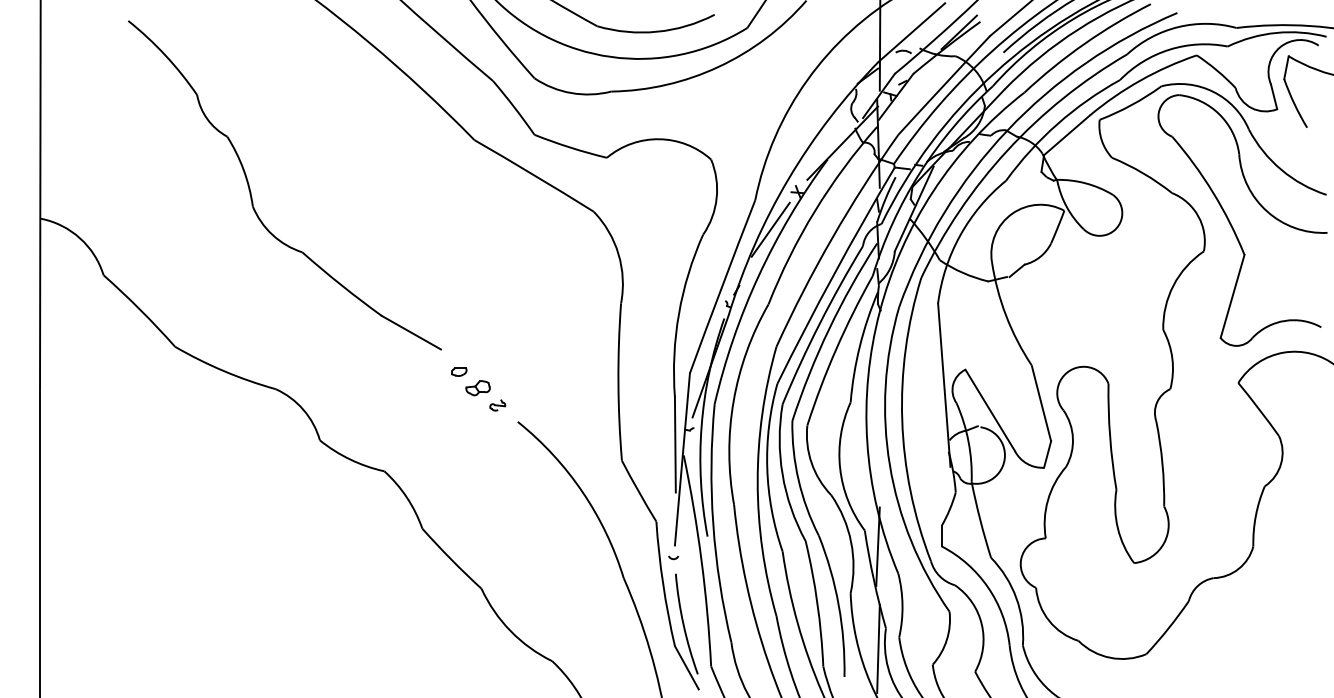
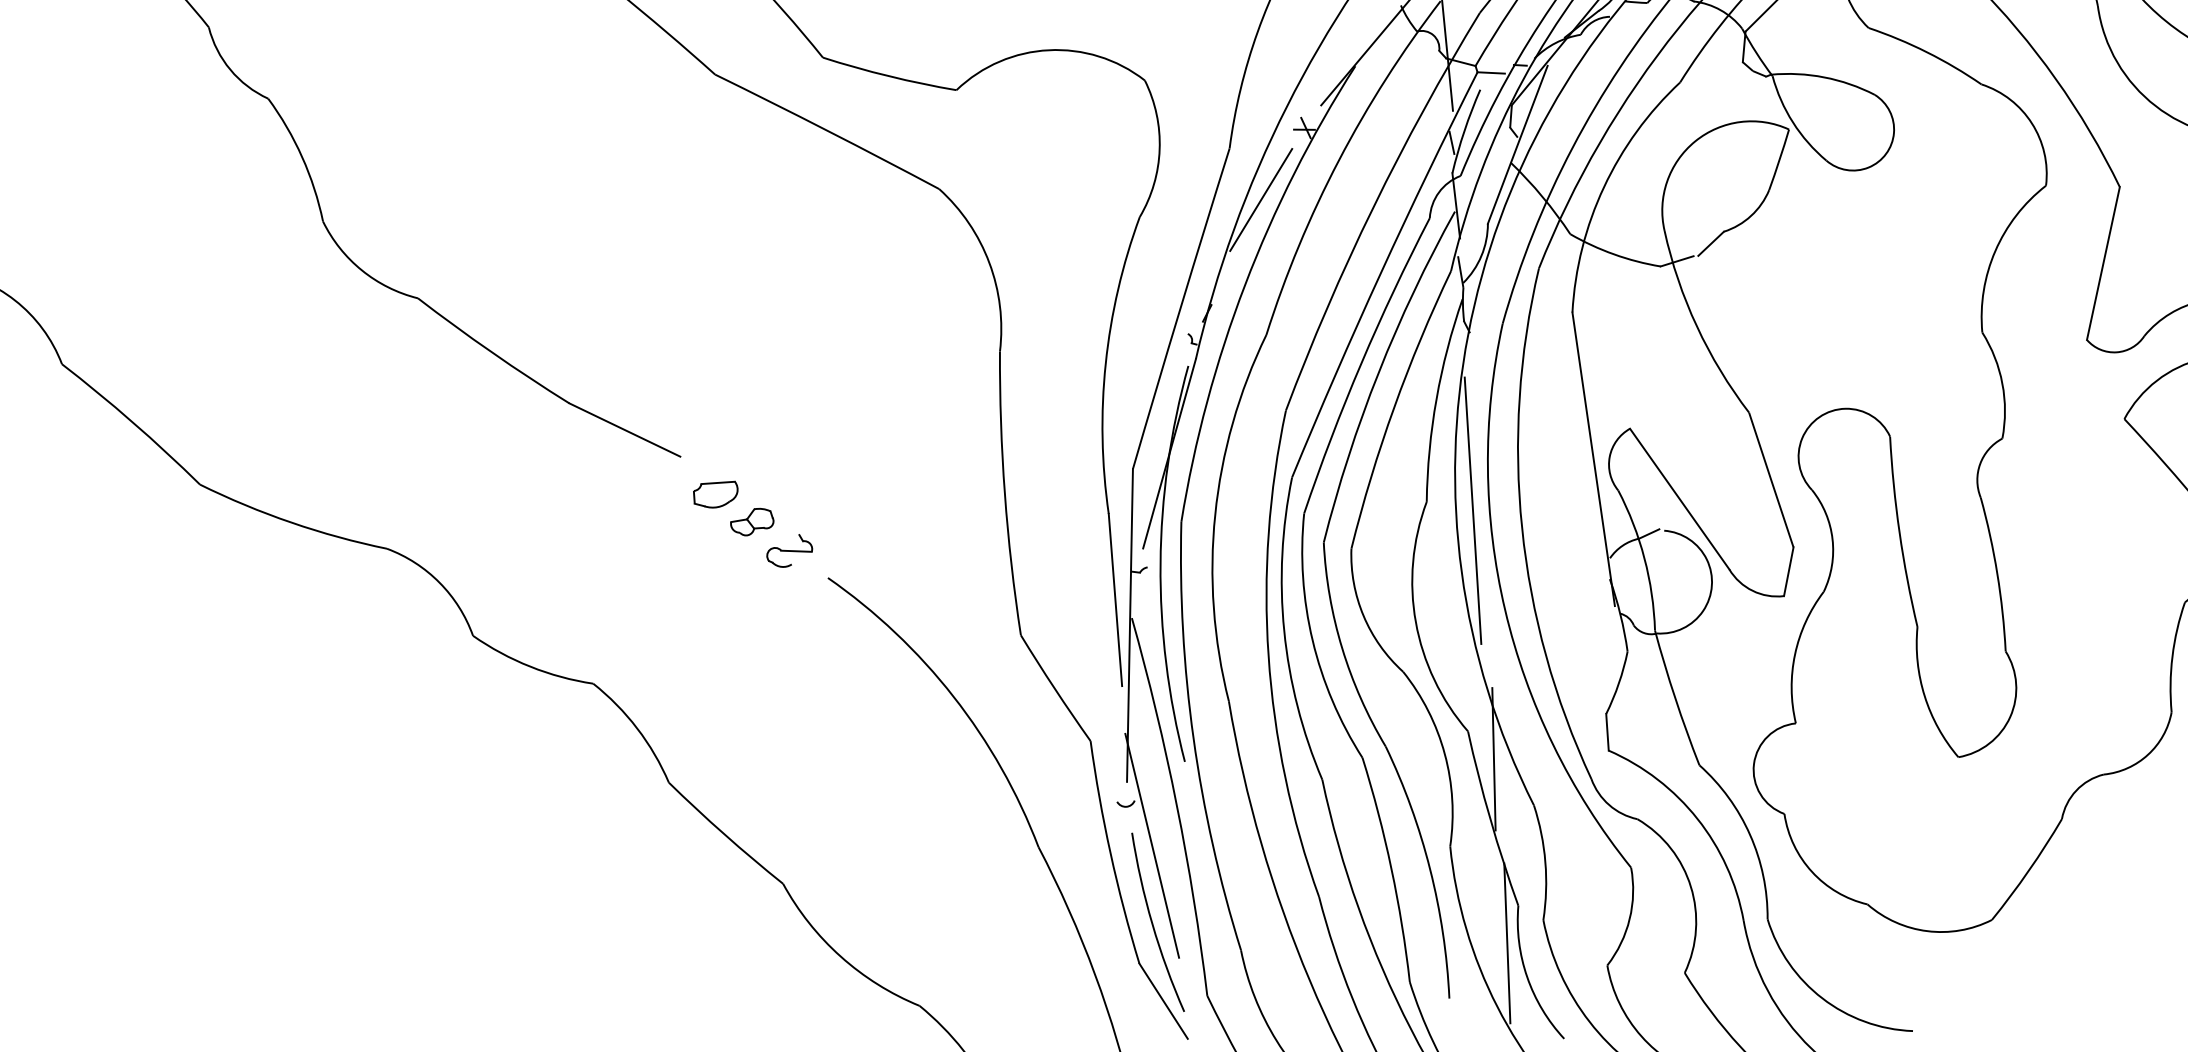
part: (459, 371) -> (716, 494), size x1.67
part: (497, 405) -> (789, 550), size x1.67
line: (875, 408) -> (1472, 509), added
line: (686, 581) -> (1152, 845), added

